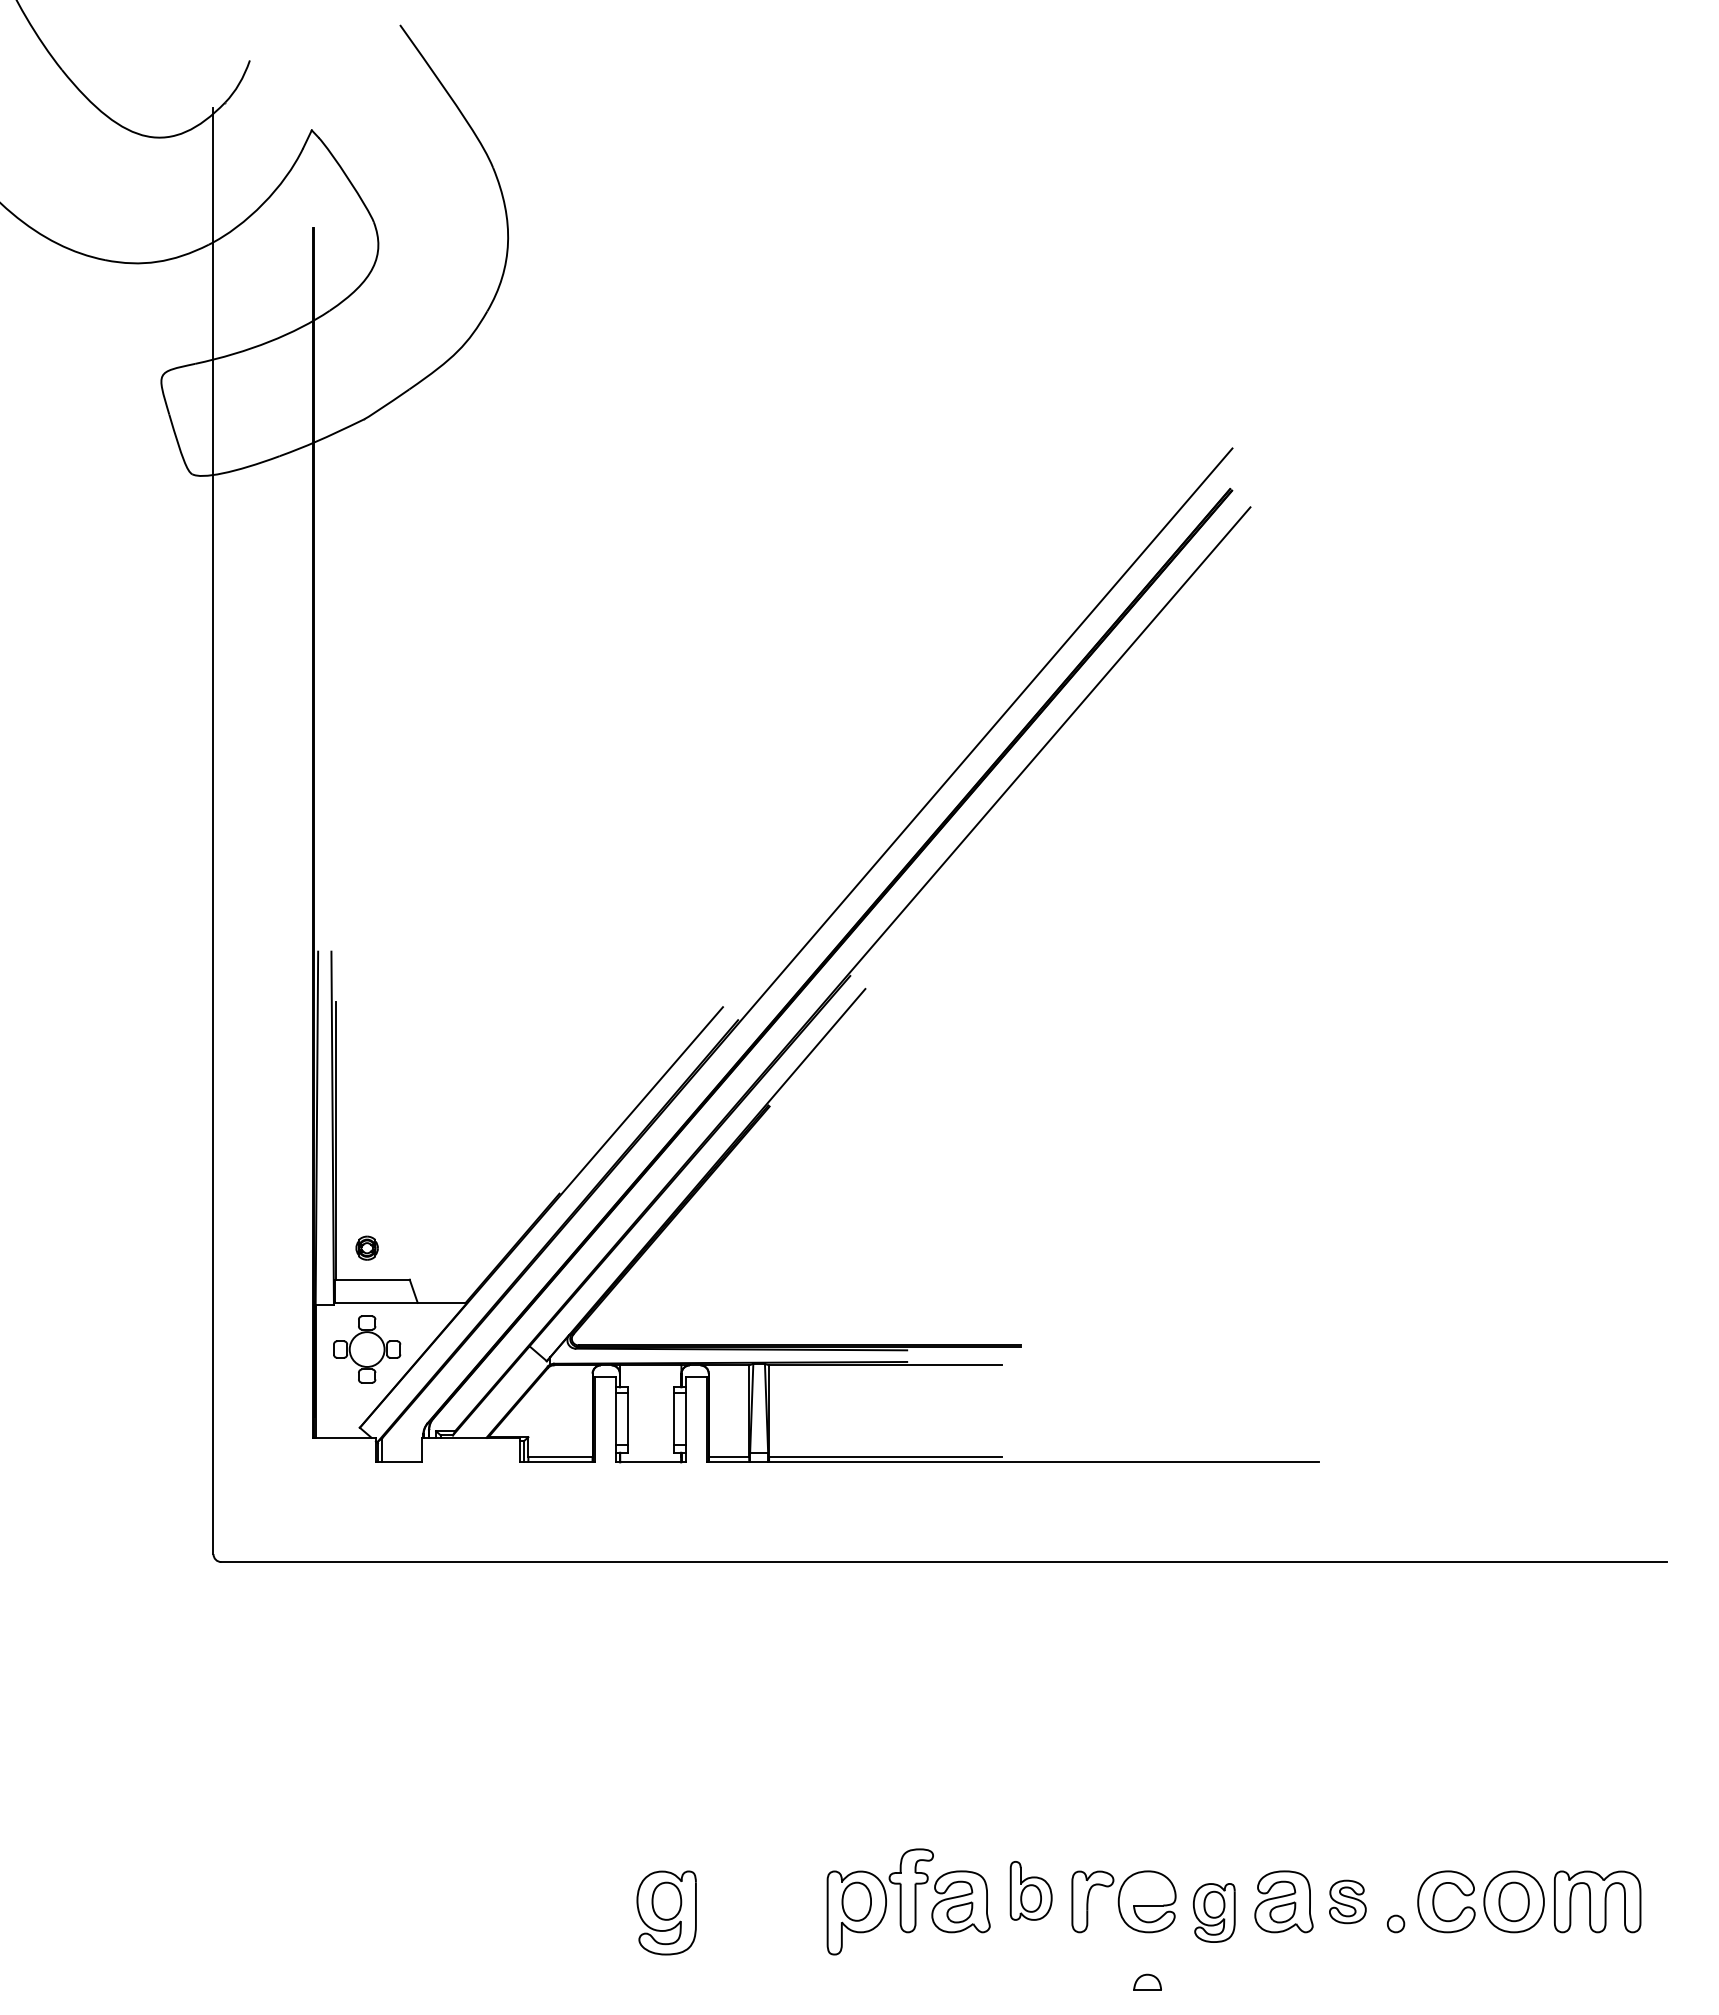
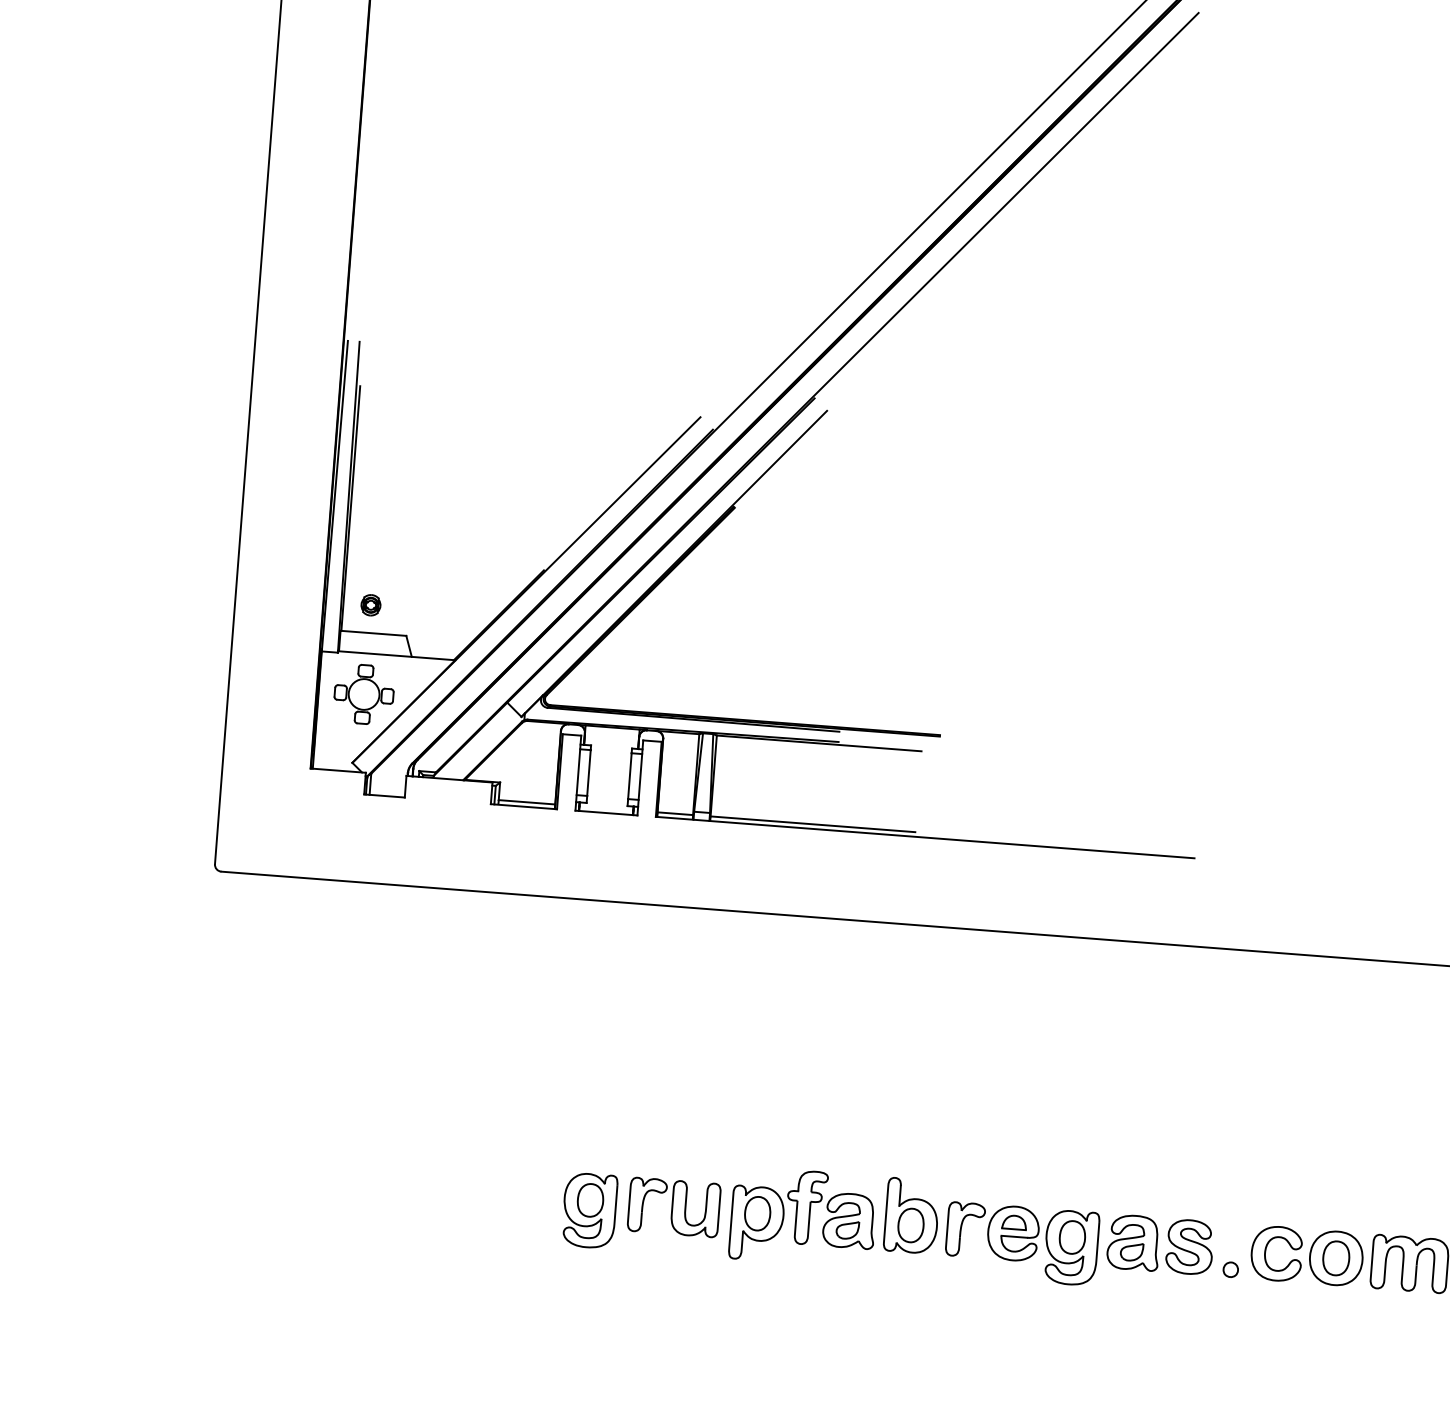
part: (1031, 1890) -> (912, 1215), size x1.43
part: (761, 1901) -> (673, 1207), added
part: (1347, 1901) -> (1189, 1246), size x1.43
part: (1214, 1912) -> (1071, 1247), size x1.43
part: (1147, 1981) -> (1014, 1221), moved

